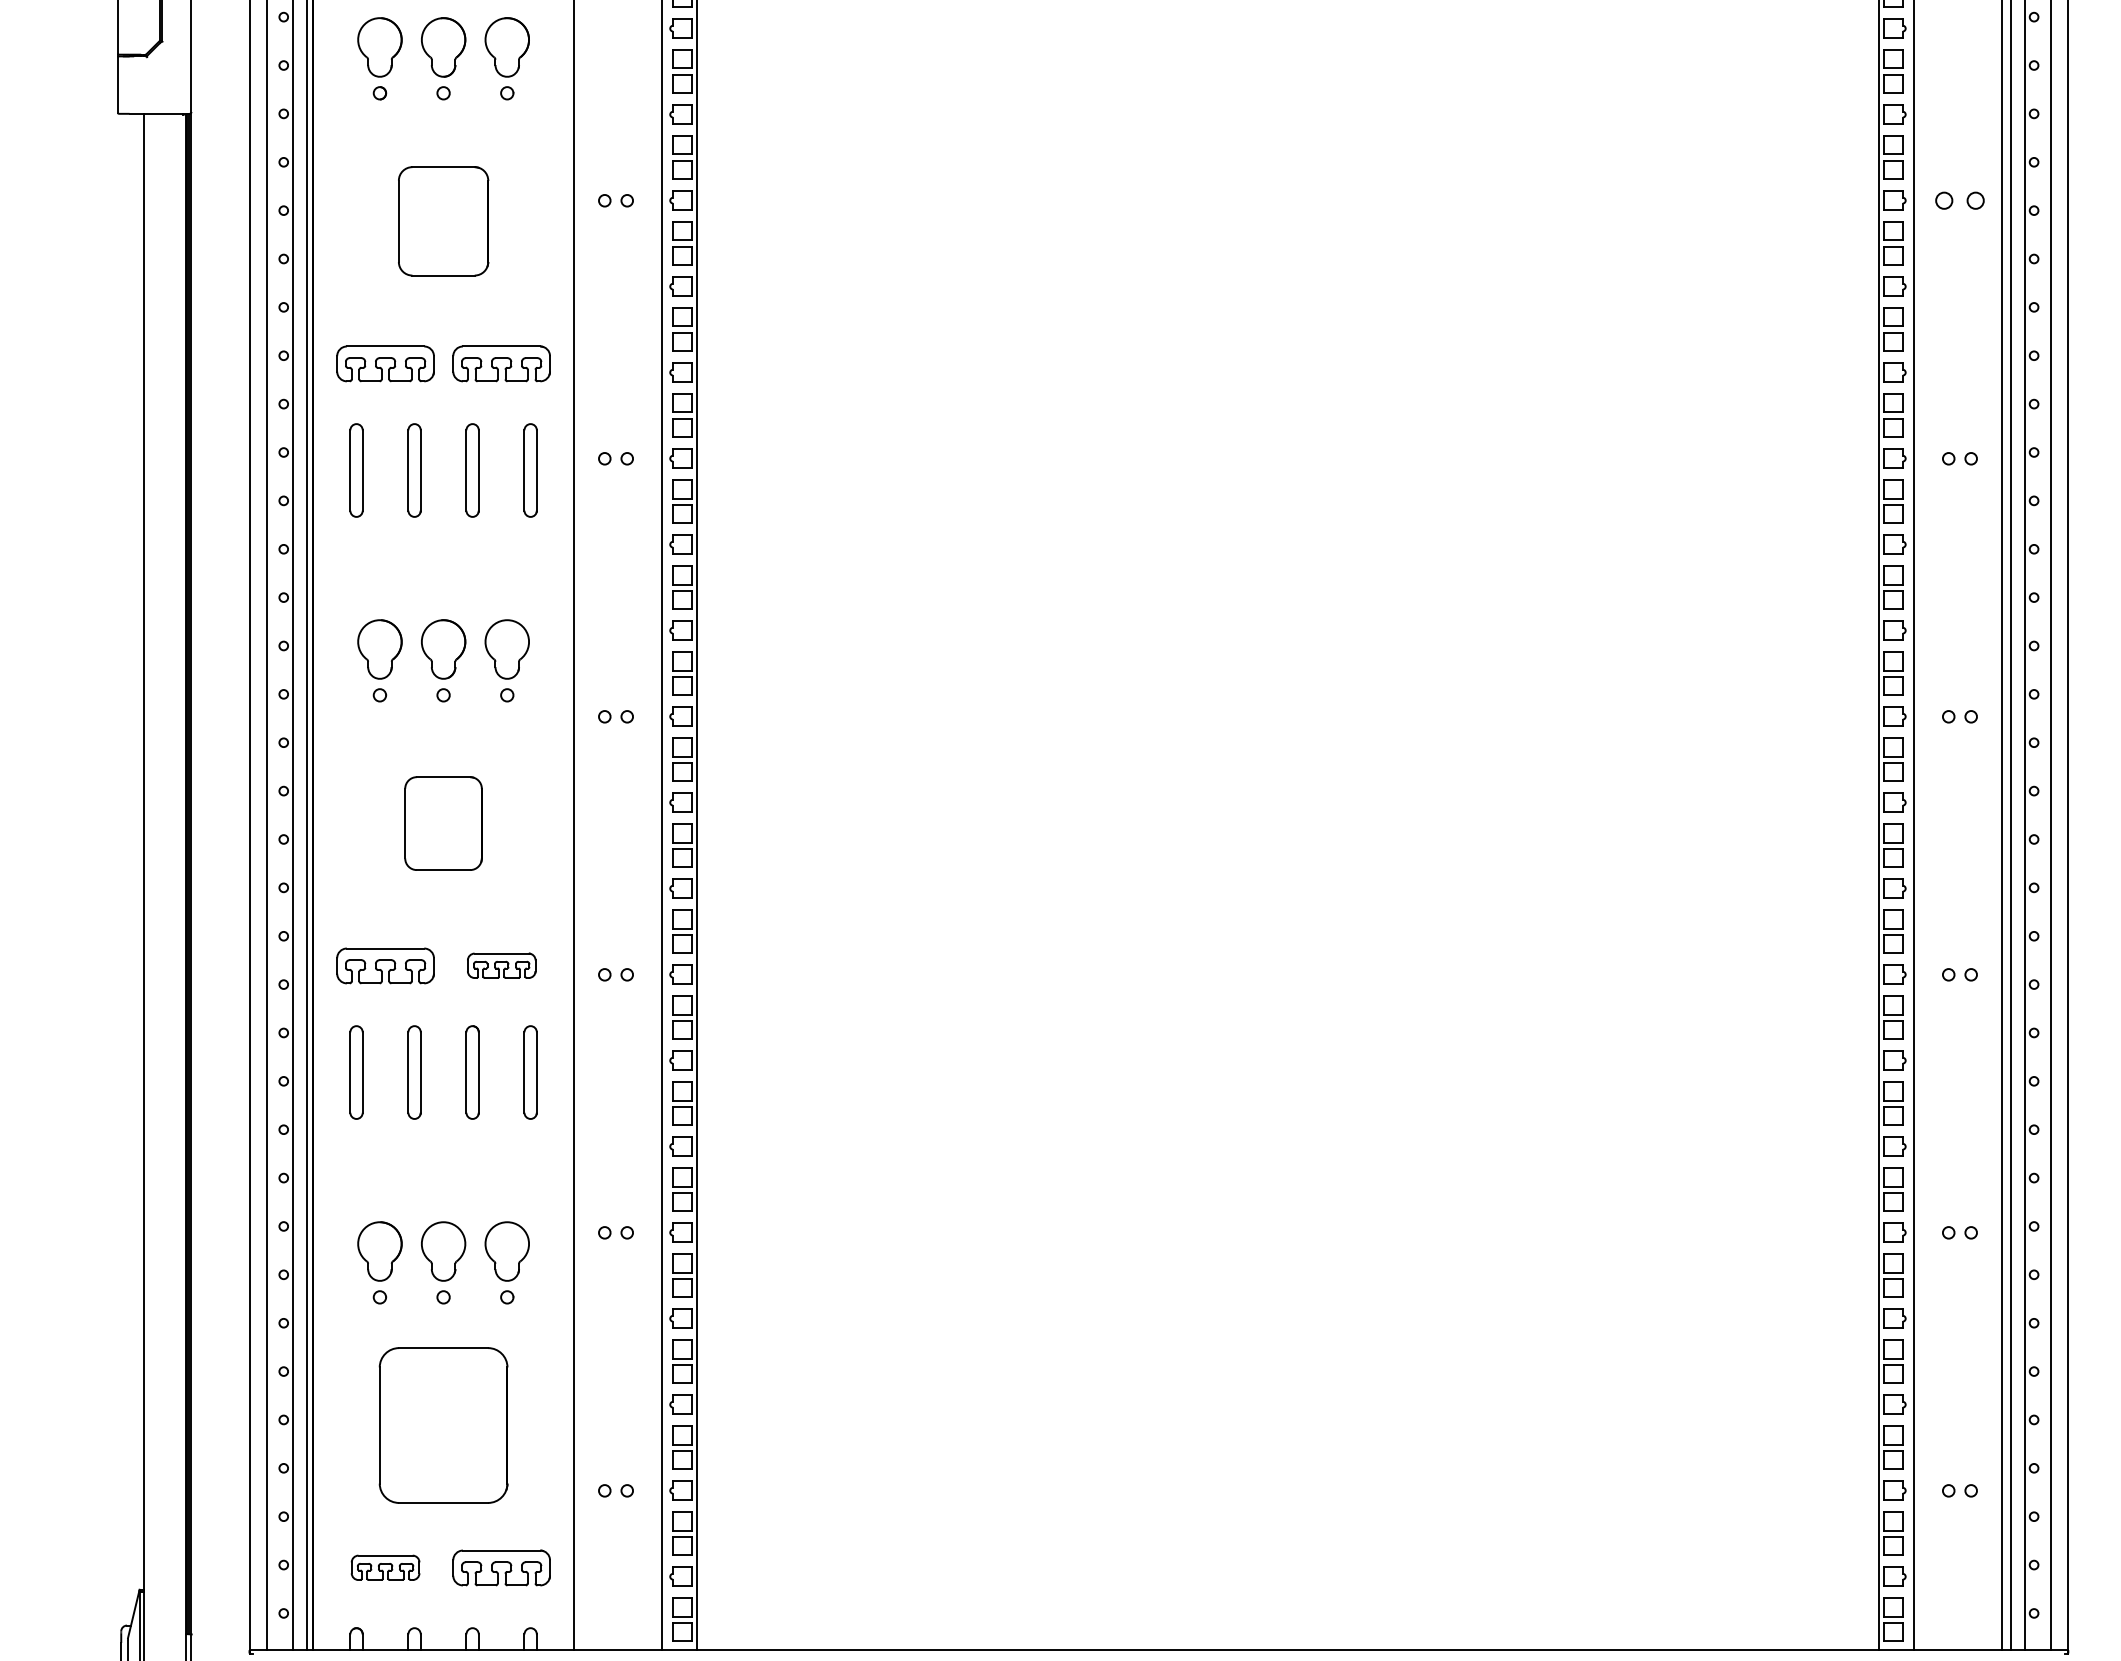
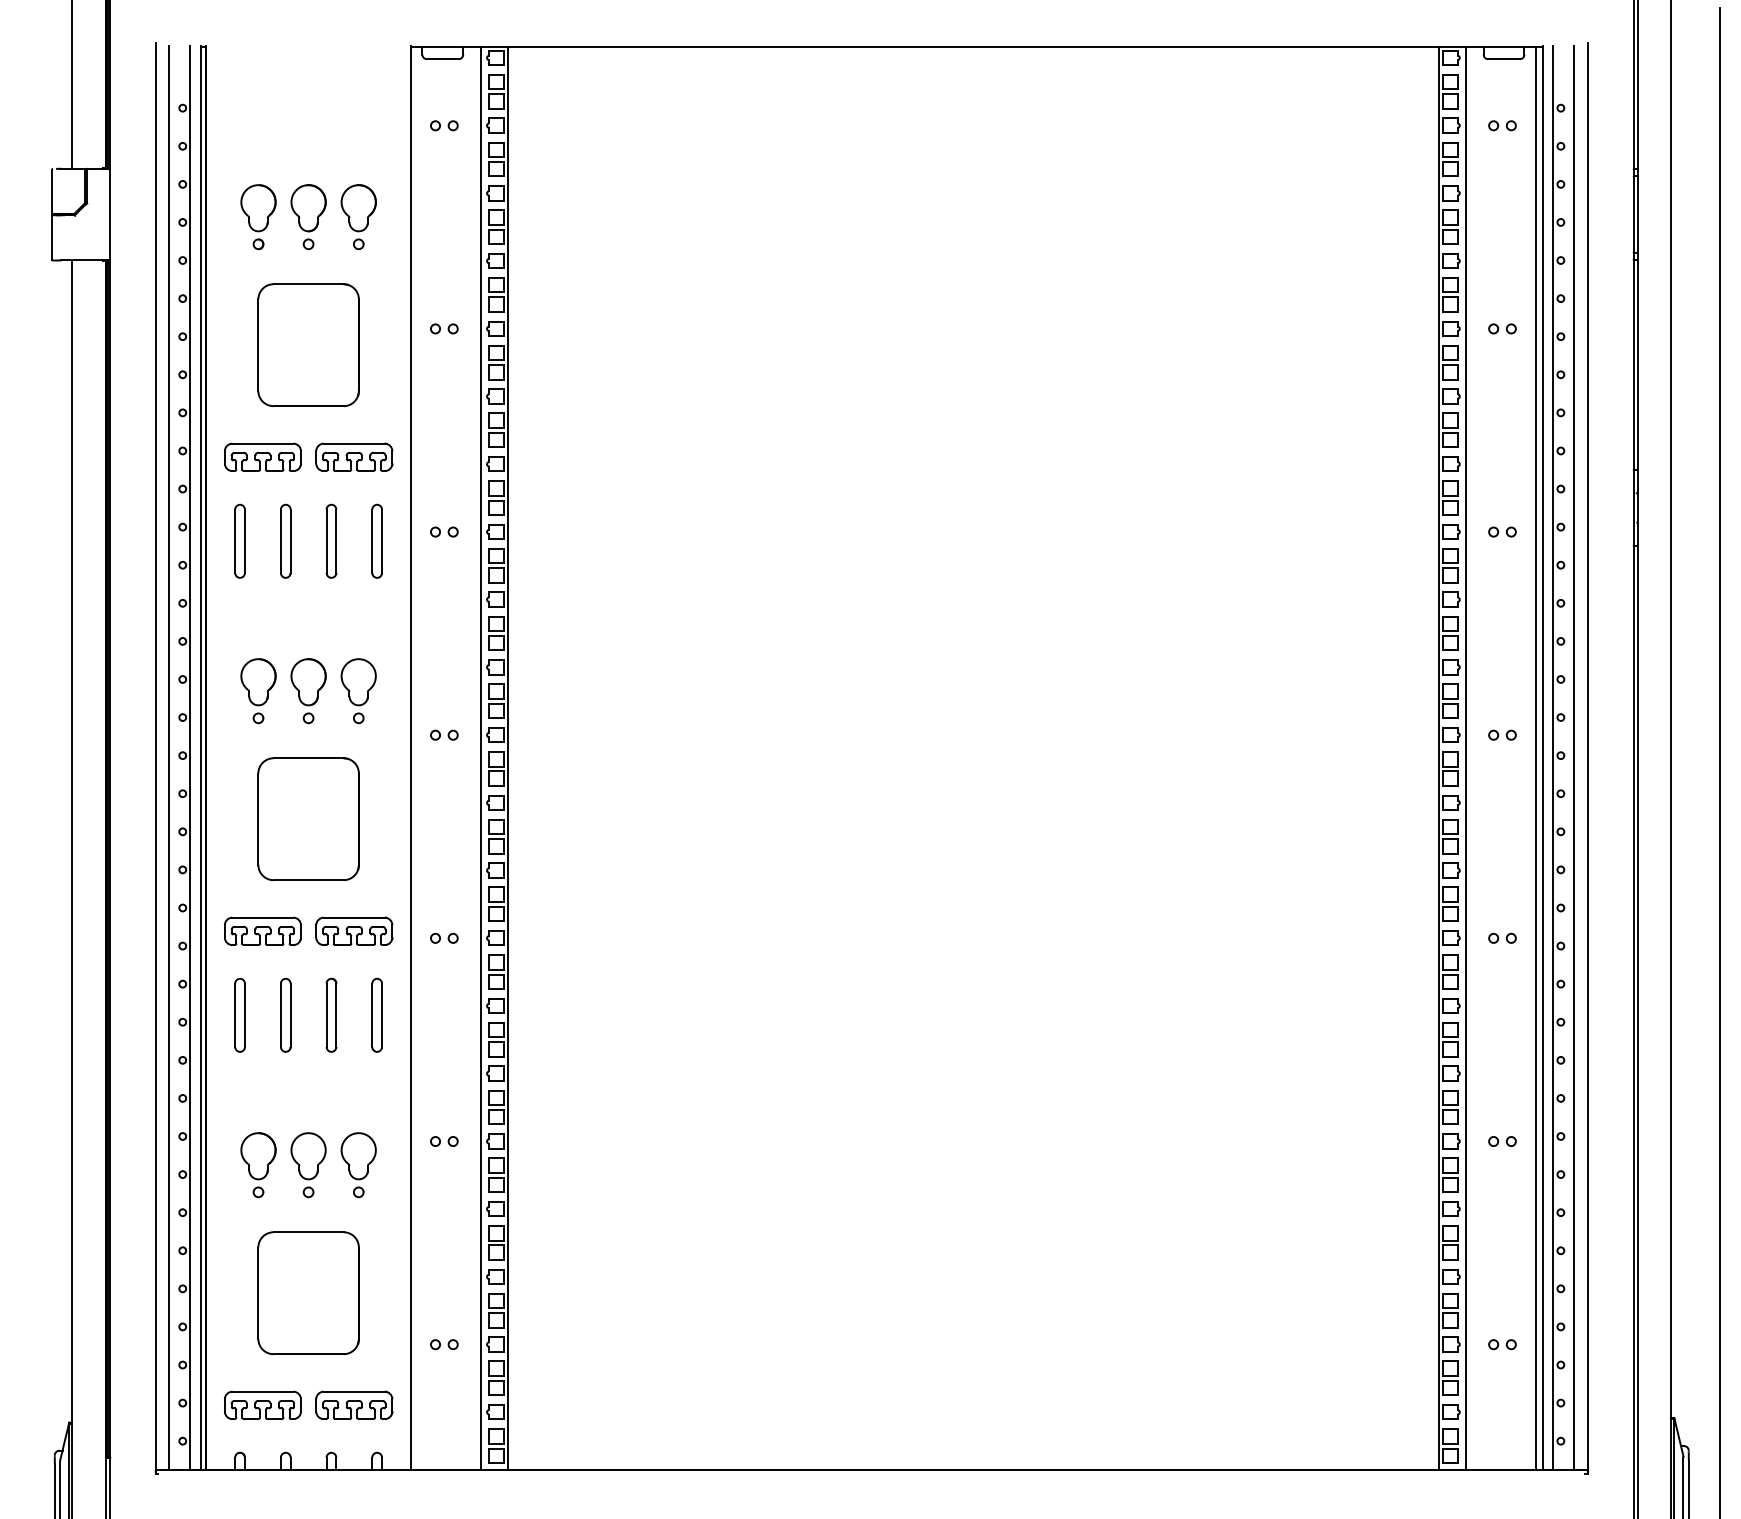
part: (1959, 200) -> (1502, 328), size x0.71
part: (443, 220) -> (308, 344), size x1.43
part: (443, 823) -> (308, 819), size x1.67
part: (501, 964) -> (354, 930), size x1.43
part: (385, 1566) -> (262, 1404), size x1.43

